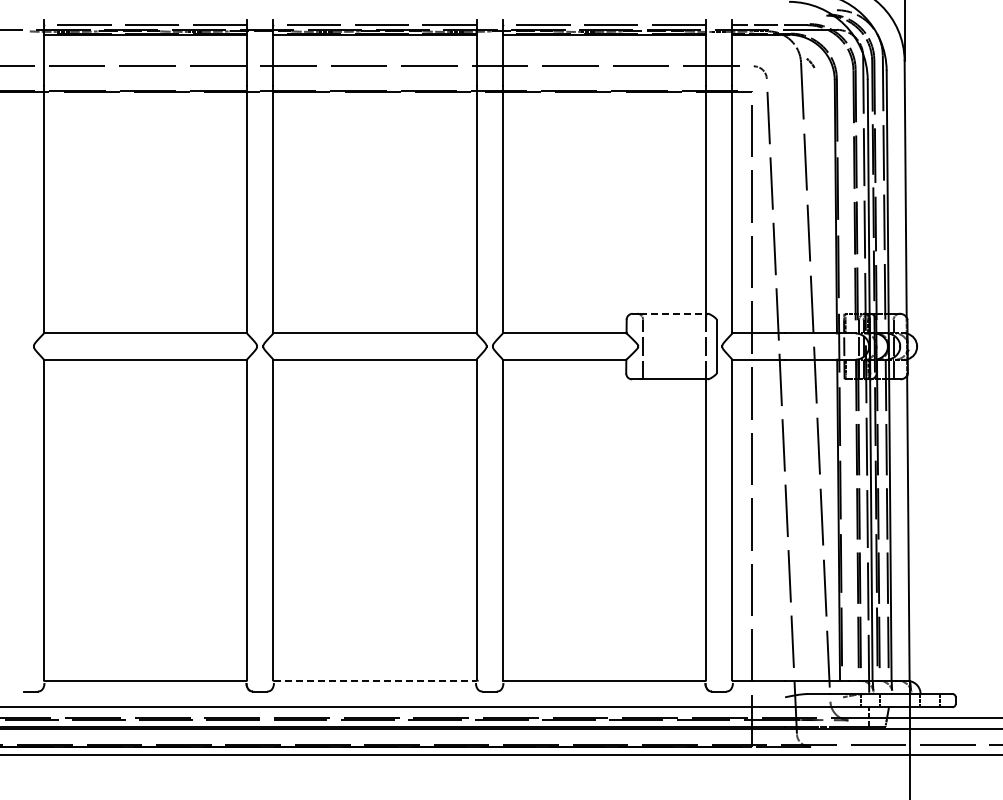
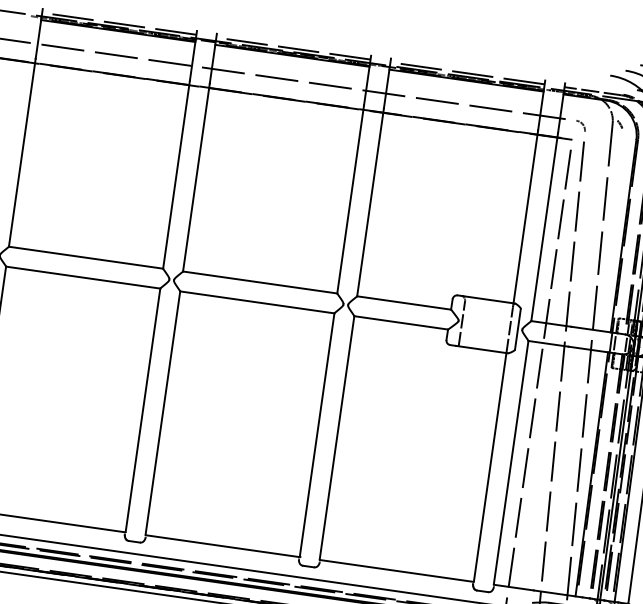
line: (674, 313) -> (489, 299), dashed -> solid
line: (374, 680) -> (222, 545), dashed -> solid

